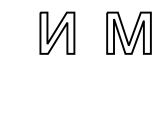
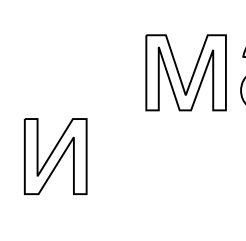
part: (57, 32) -> (55, 155), moved

